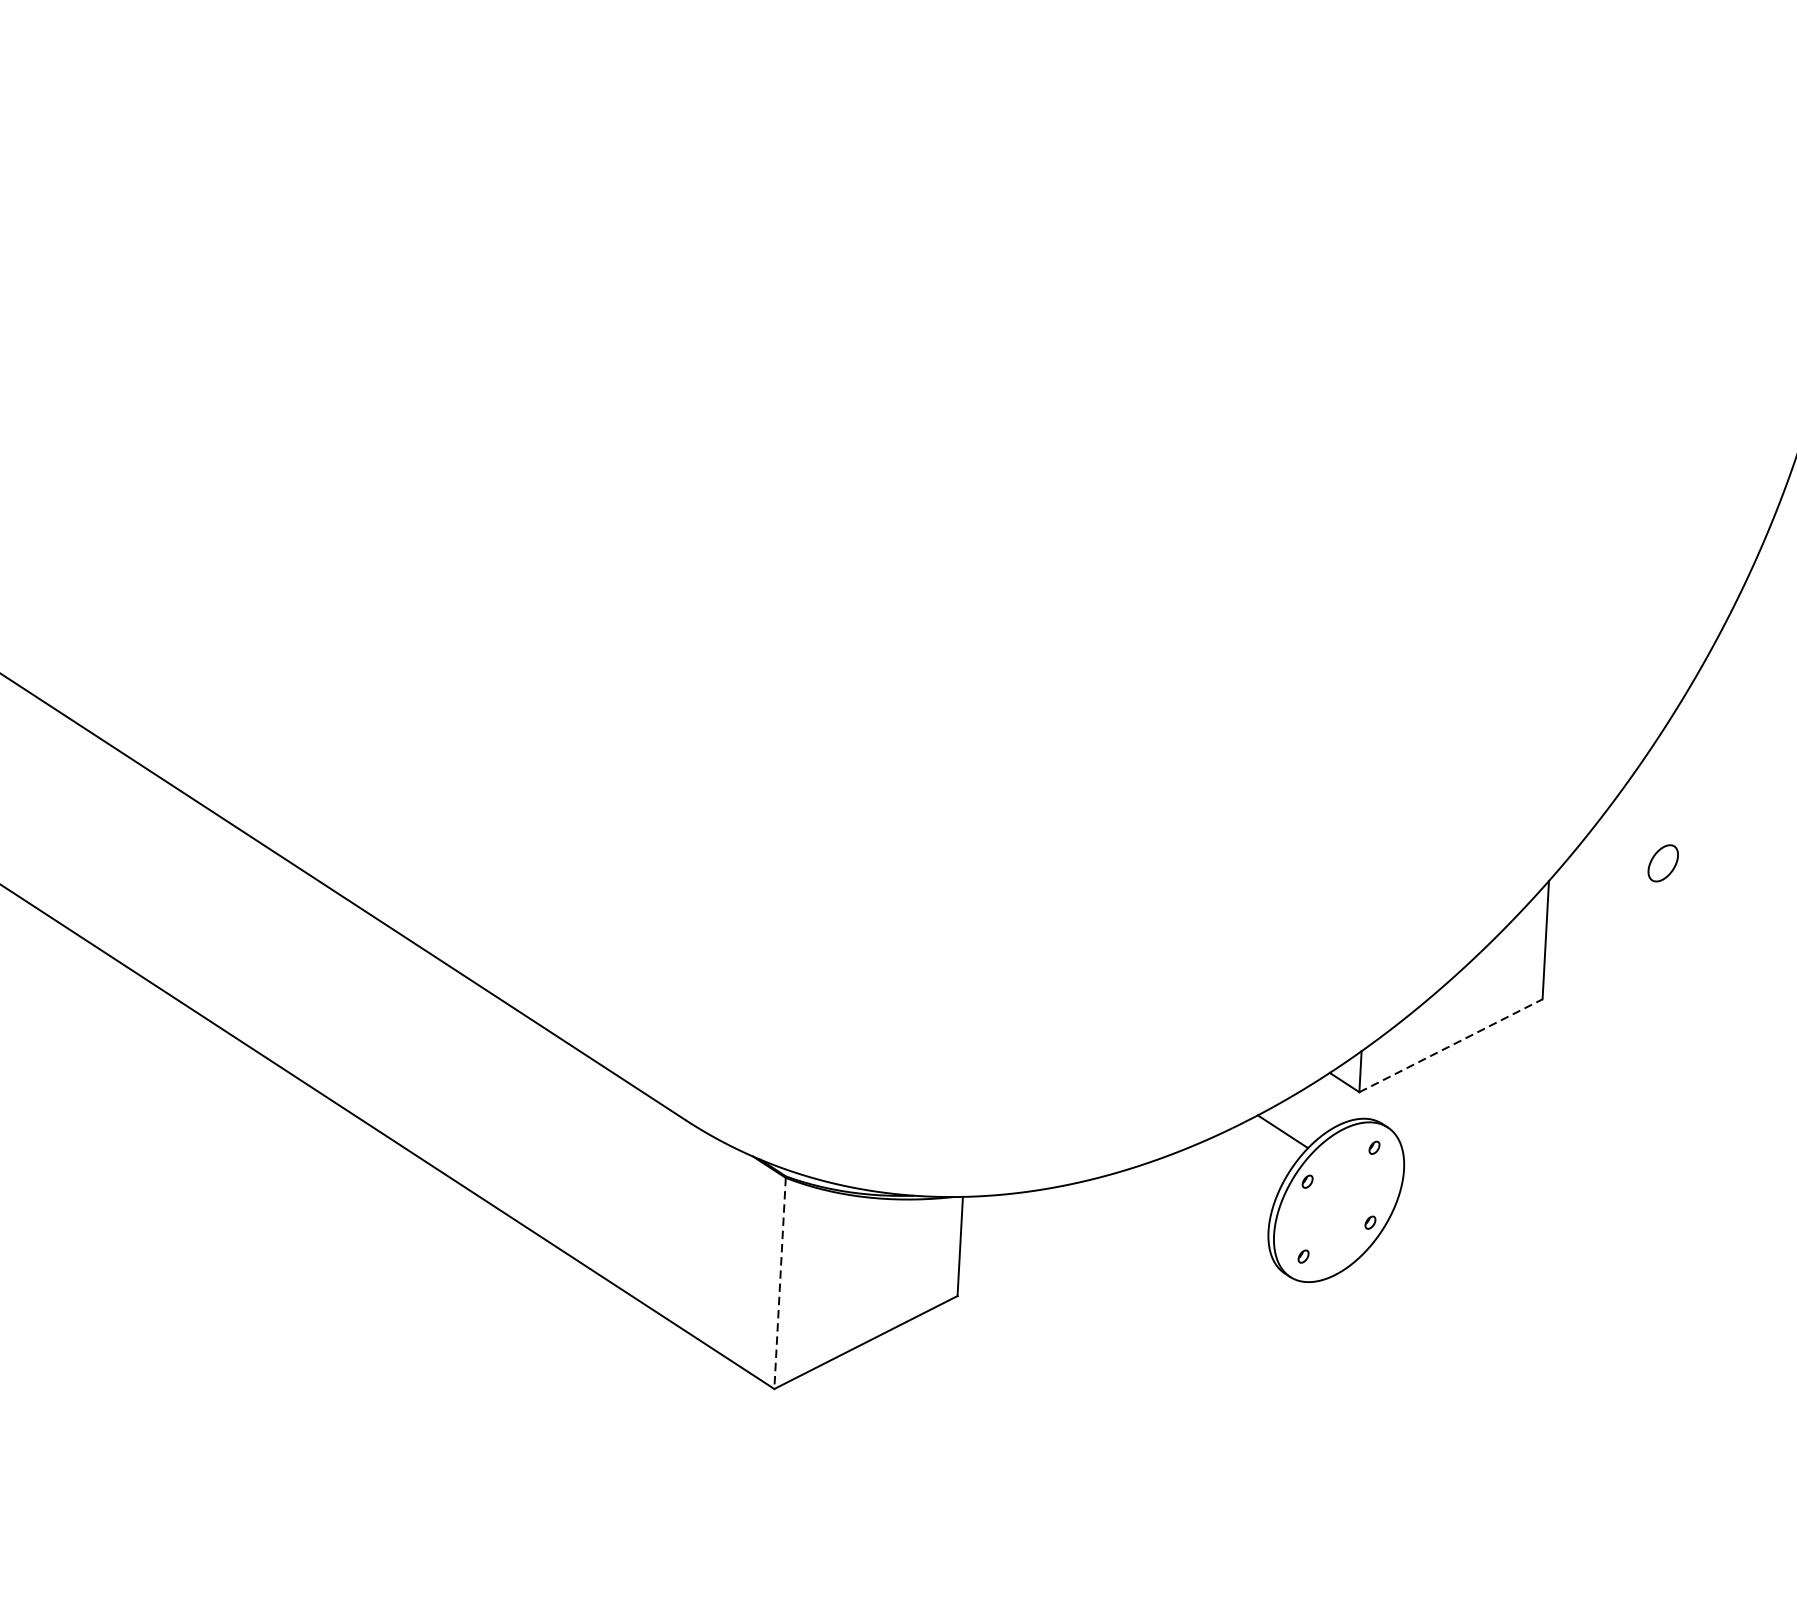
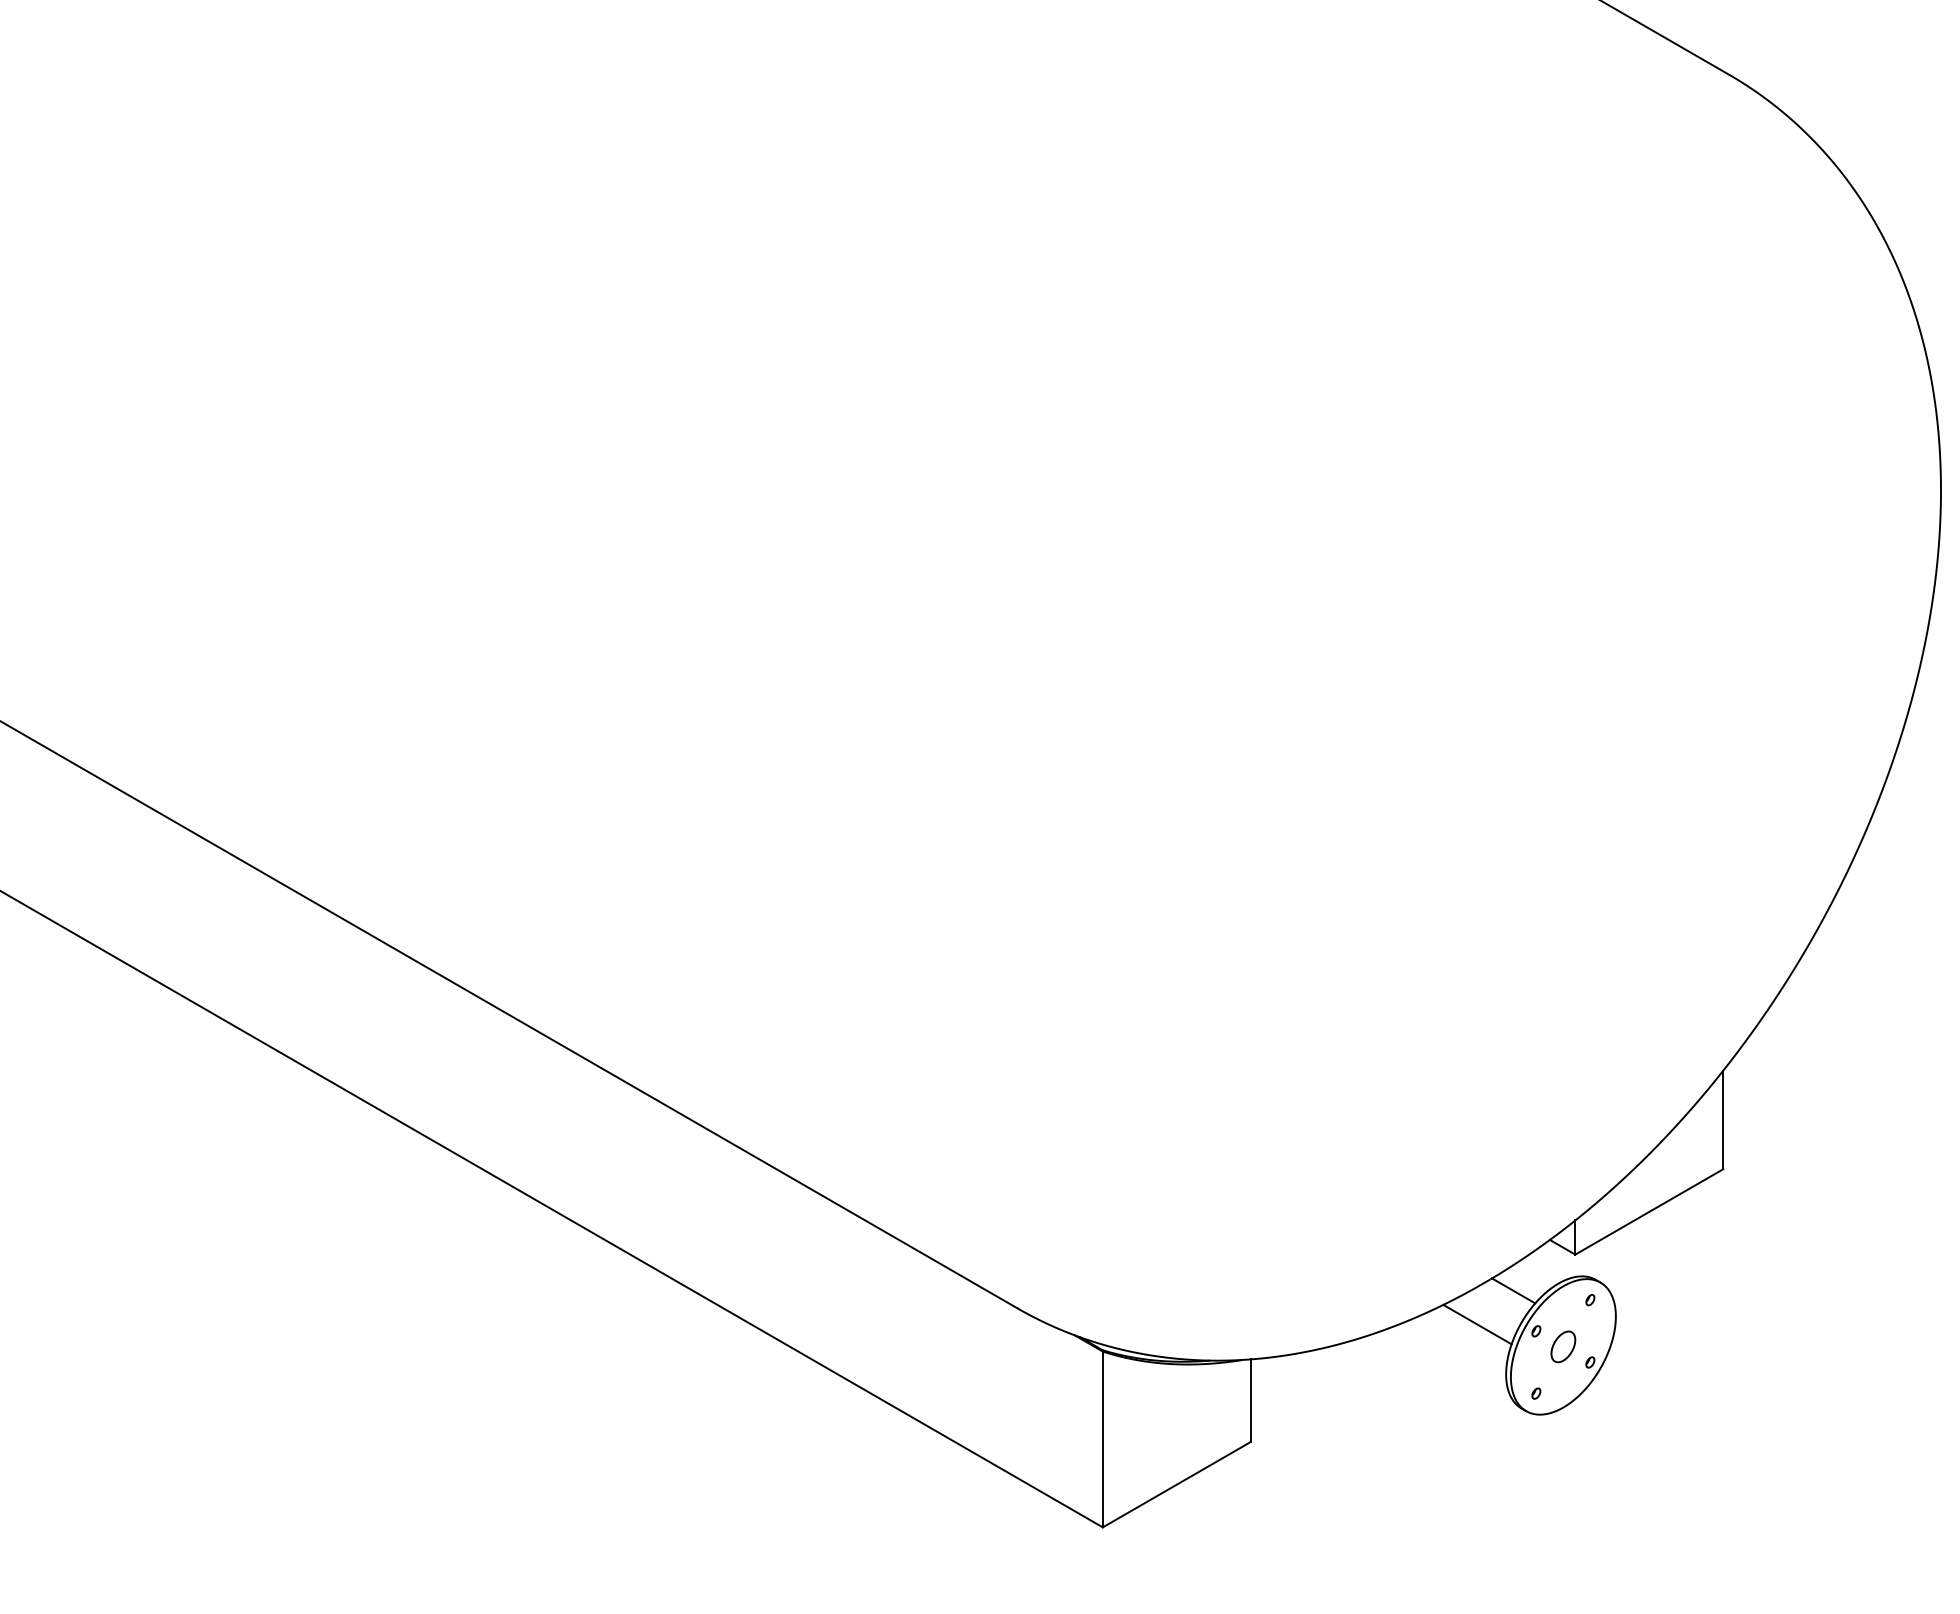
part: (1663, 862) -> (1563, 1346), moved
line: (1451, 1045) -> (1649, 1211), dashed -> solid
line: (1237, 1169) -> (1477, 1324), added
line: (779, 1283) -> (1102, 1439), dashed -> solid

